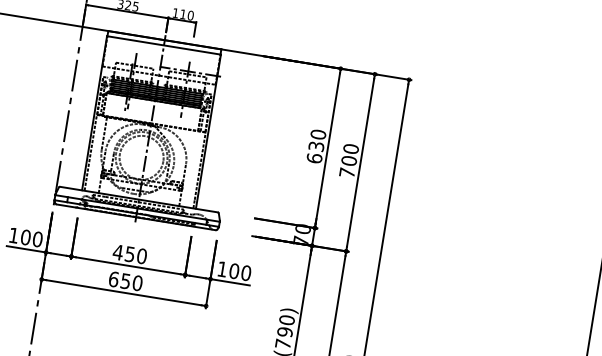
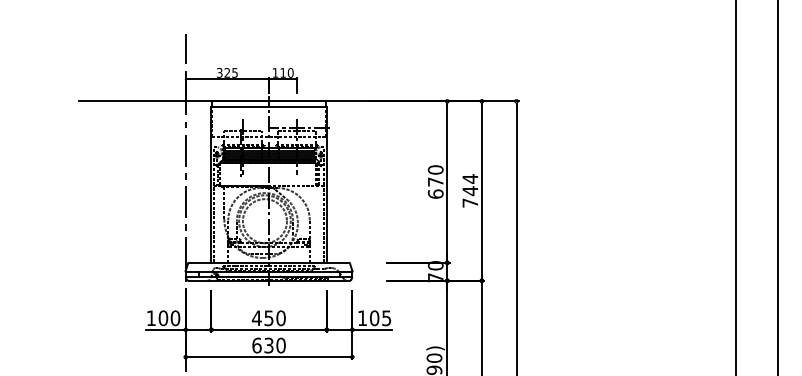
text: (316, 145) -> (435, 181), 630 -> 670
text: (350, 155) -> (470, 185), 700 -> 744
text: (246, 273) -> (386, 318), 100 -> 105
text: (125, 280) -> (268, 344), 650 -> 630

